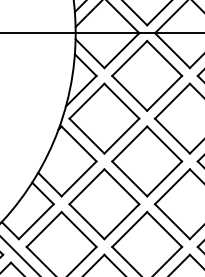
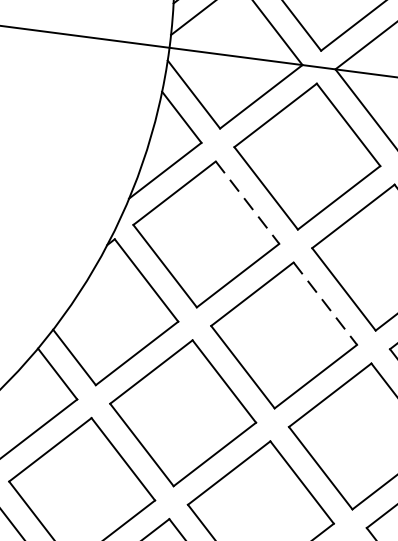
line: (121, 101) -> (246, 203), solid -> dashed
line: (164, 144) -> (325, 304), solid -> dashed

